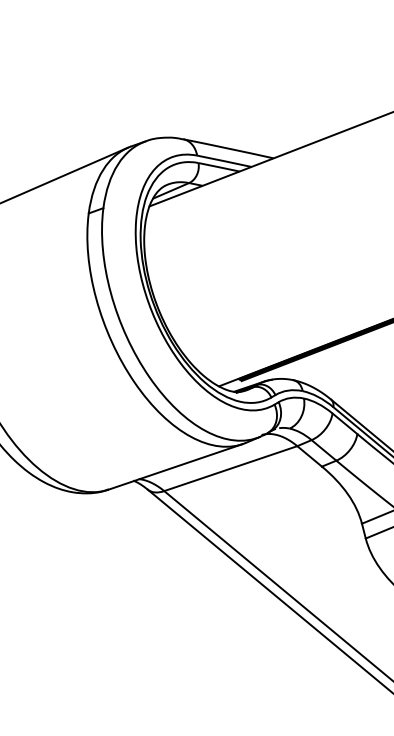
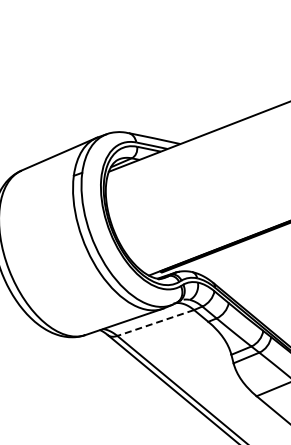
line: (230, 469) -> (155, 323), solid -> dashed

